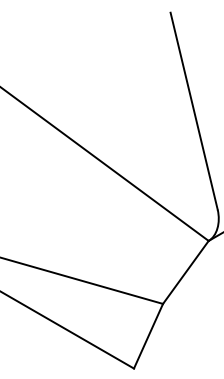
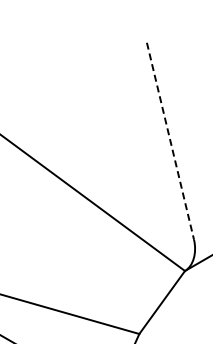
line: (194, 111) -> (170, 141), solid -> dashed

